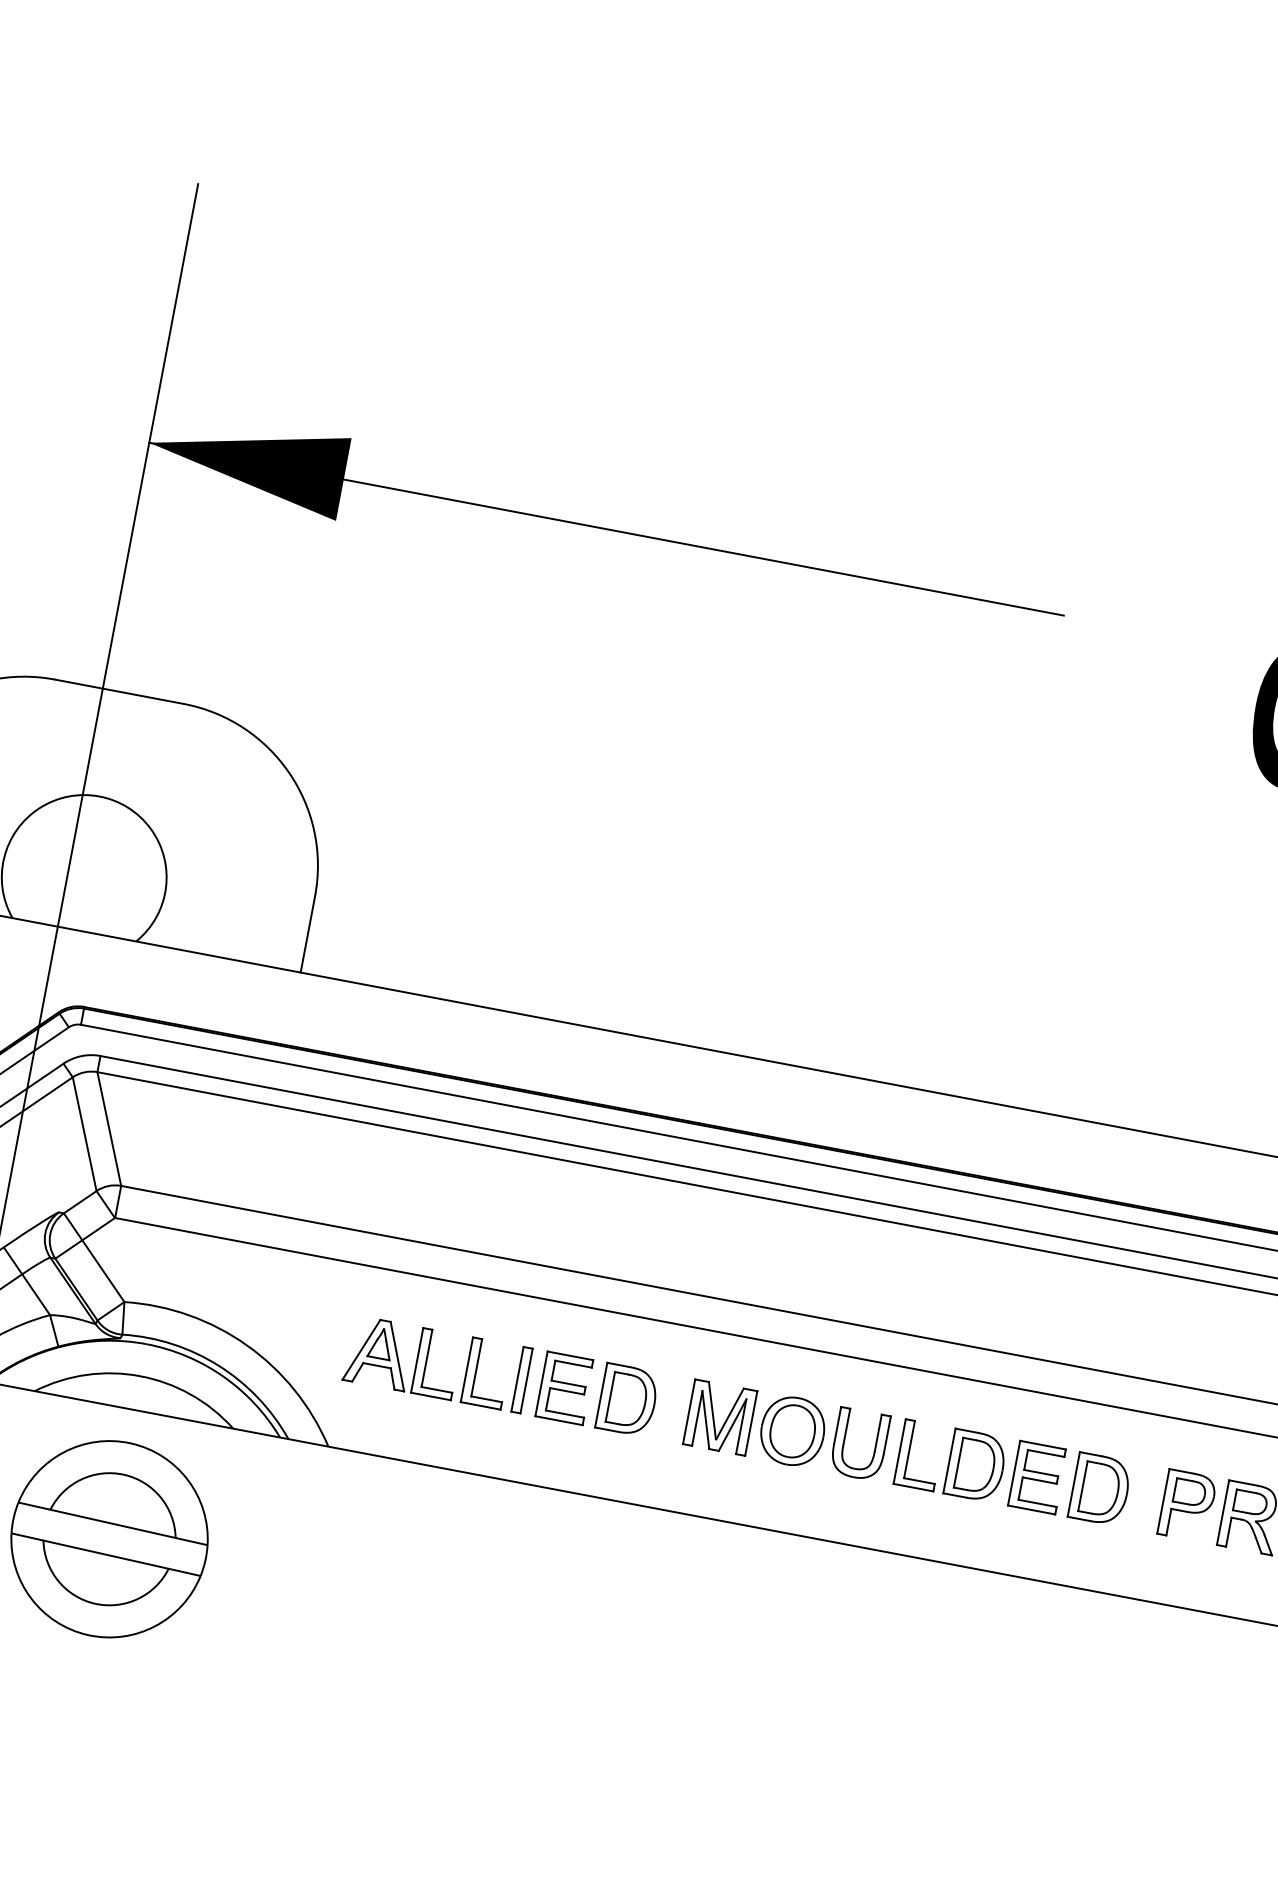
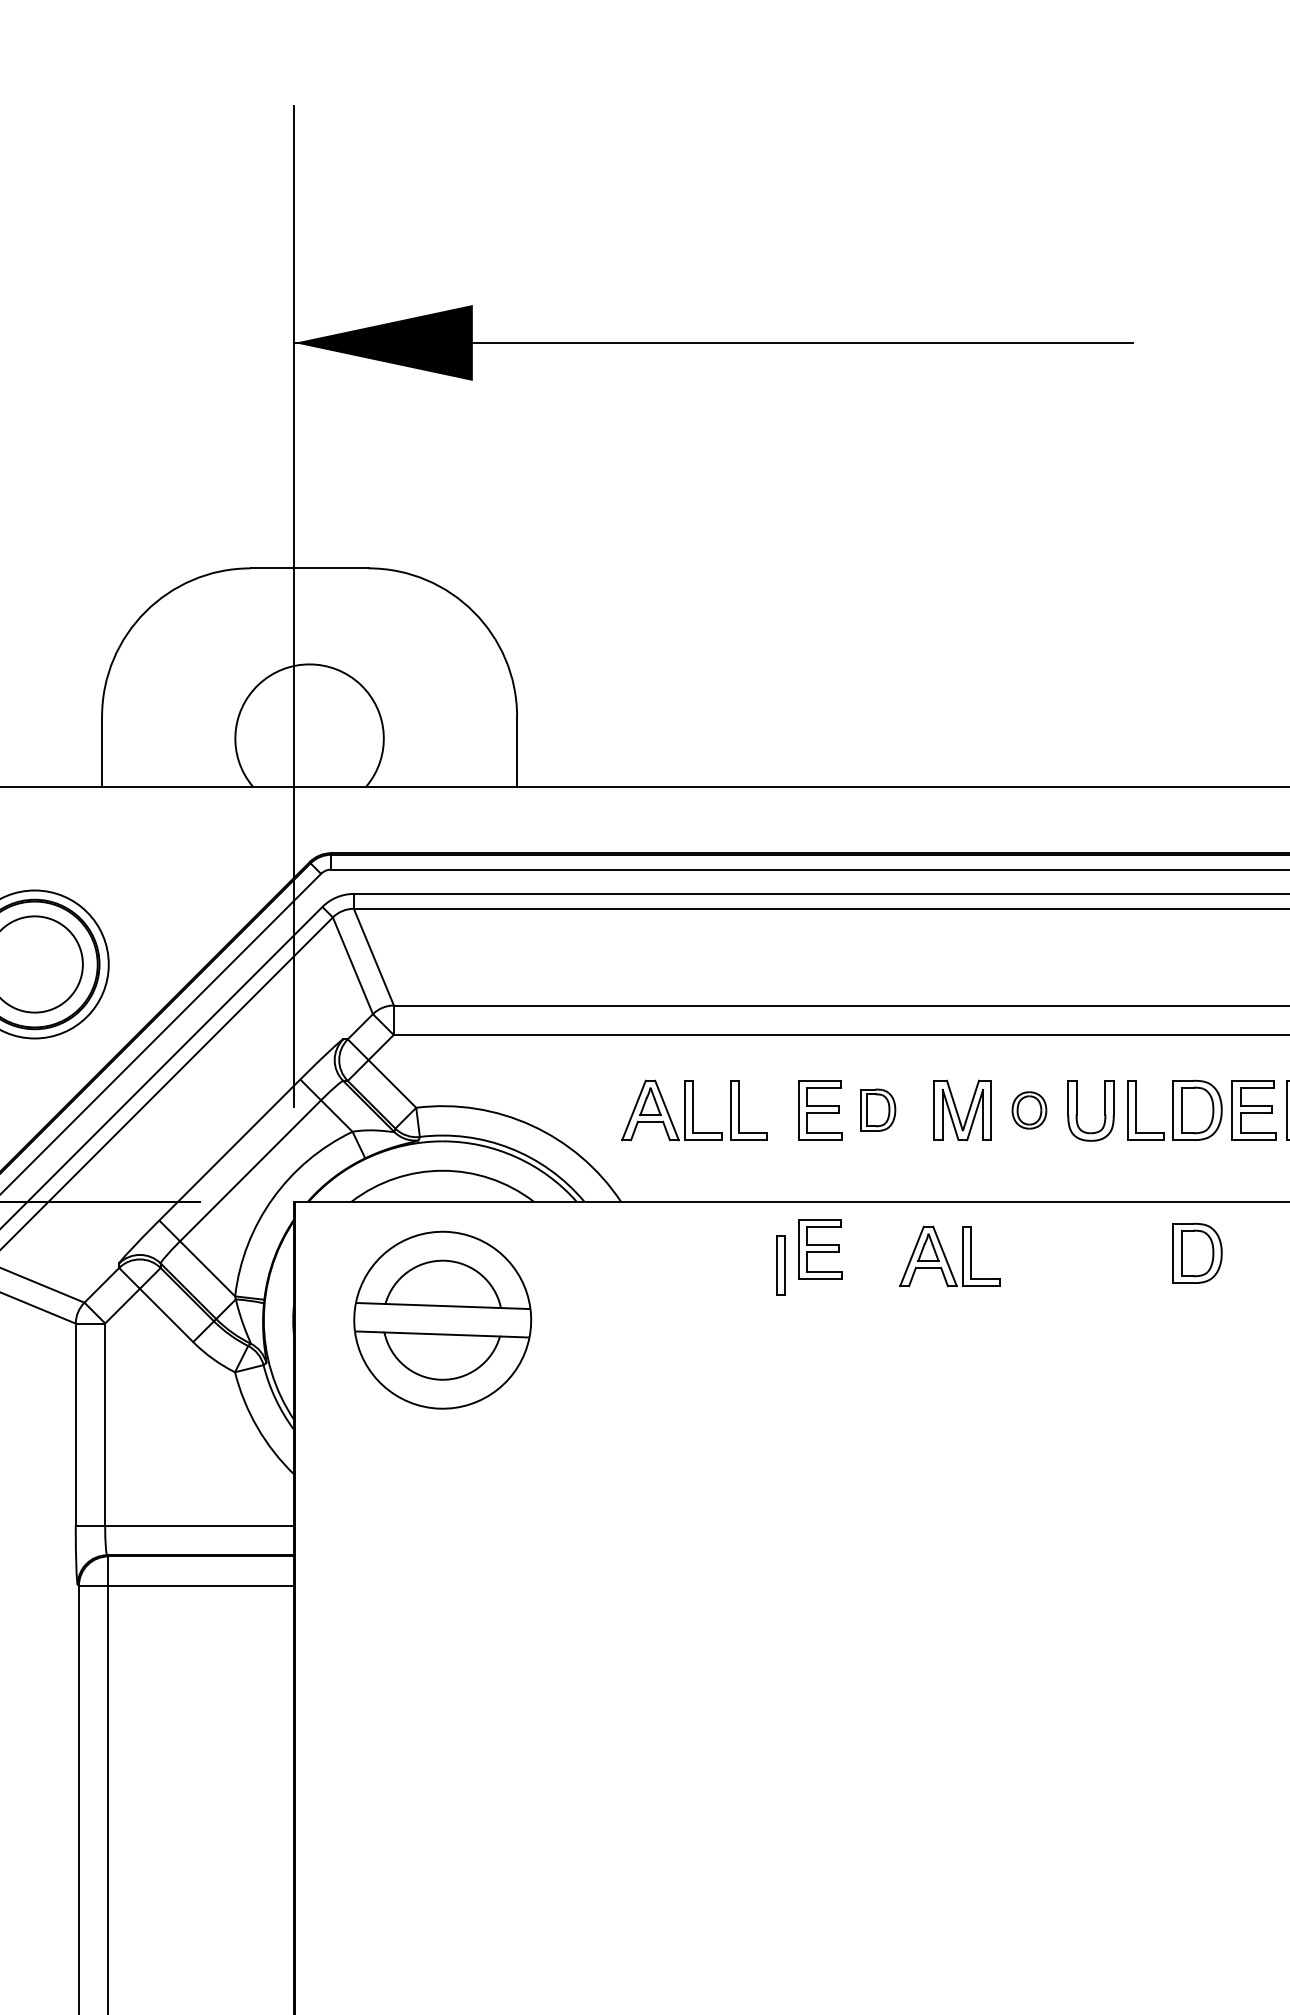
part: (521, 1380) -> (780, 1265), moved
part: (628, 1399) -> (878, 1109), size x0.7
part: (792, 1431) -> (1029, 1110), size x0.6
part: (536, 1539) -> (820, 1249), added
part: (675, 1574) -> (949, 1256), added
part: (946, 1620) -> (1197, 1252), added

